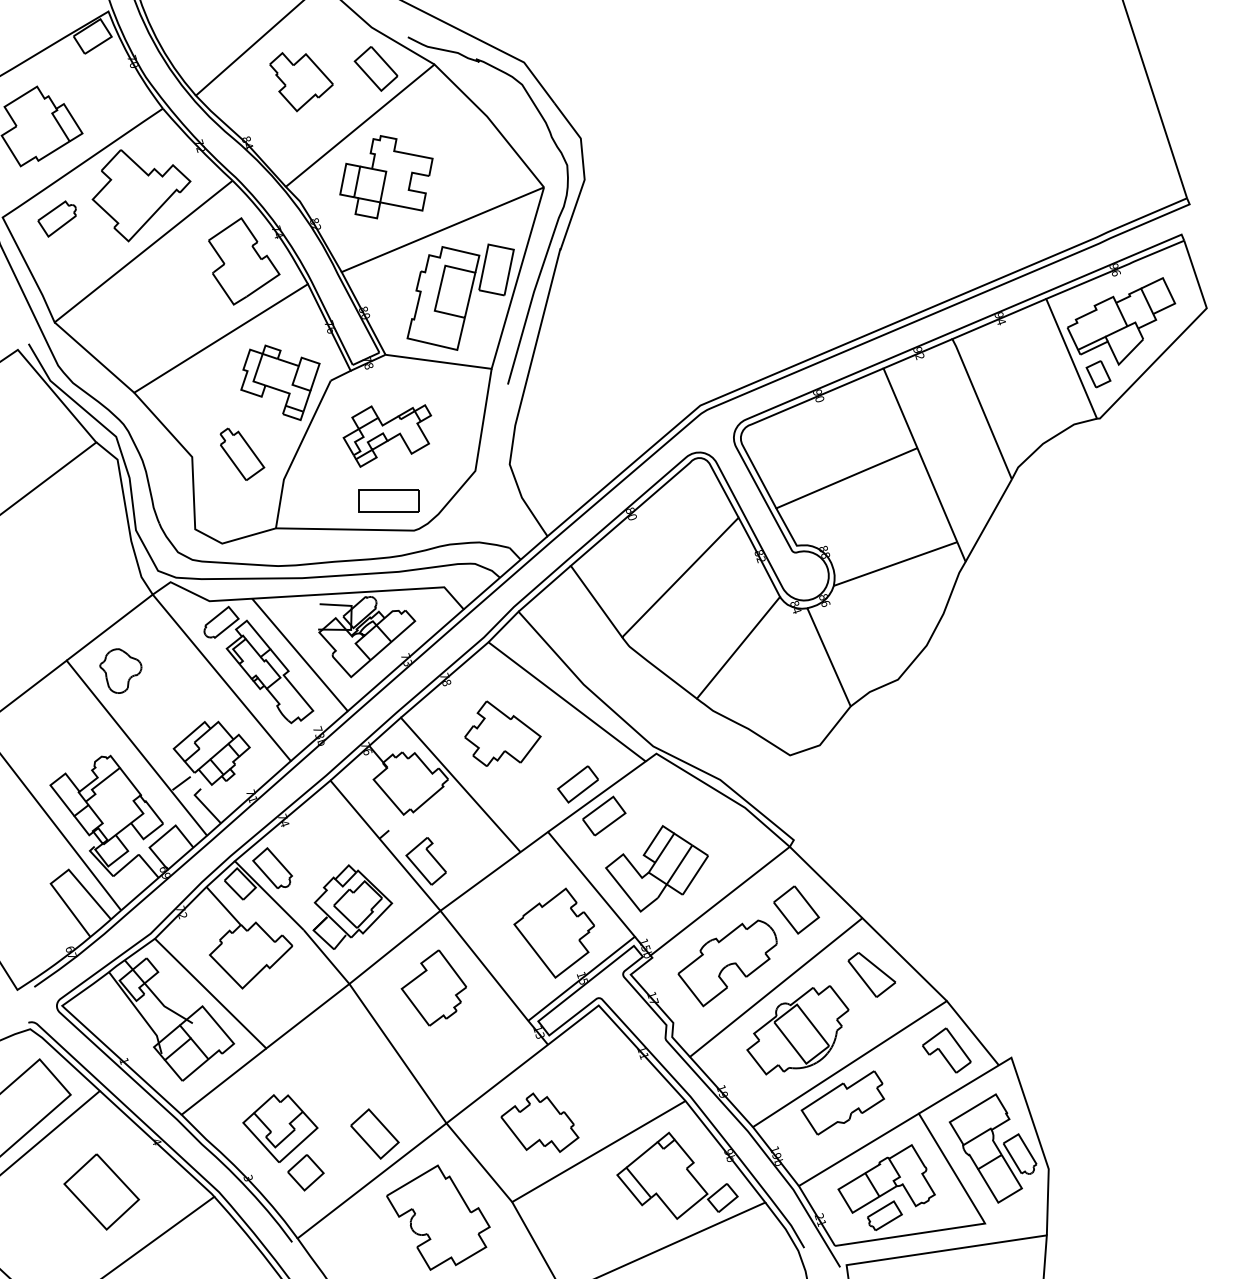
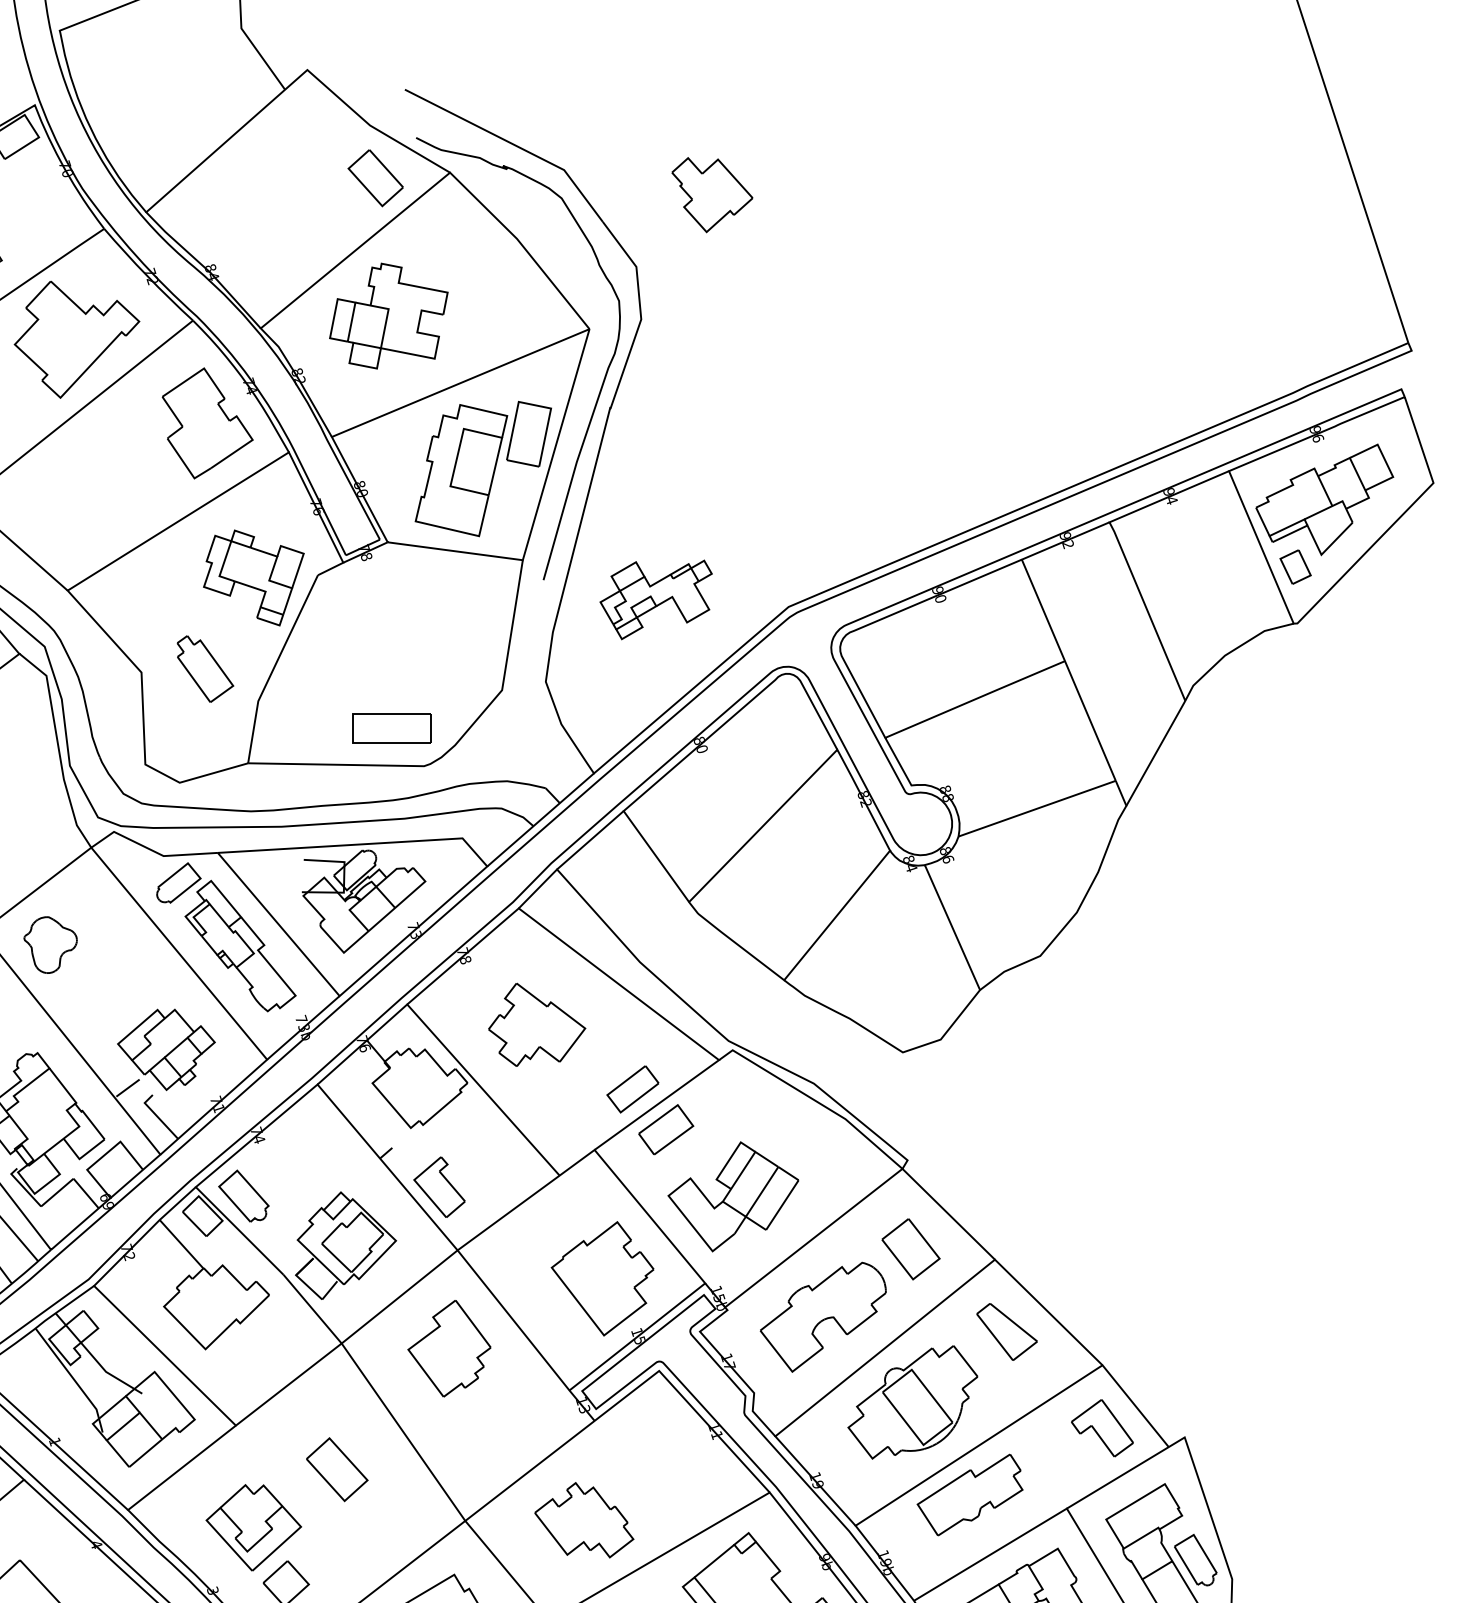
part: (301, 82) -> (712, 195), moved
part: (387, 435) -> (656, 599), moved
part: (374, 1133) -> (336, 1468), moved

